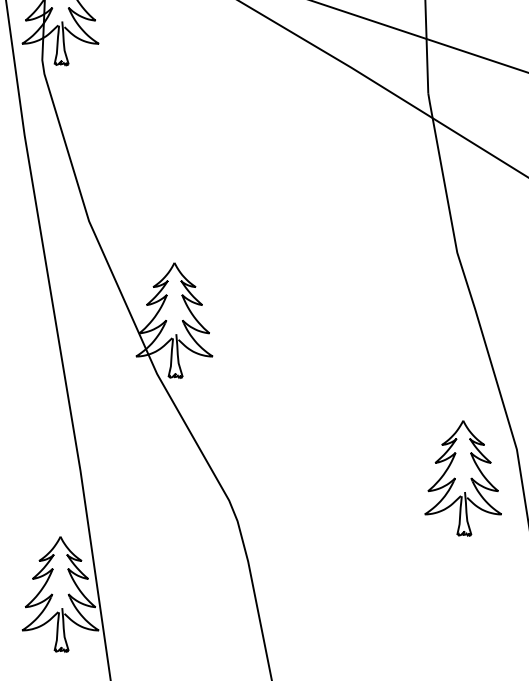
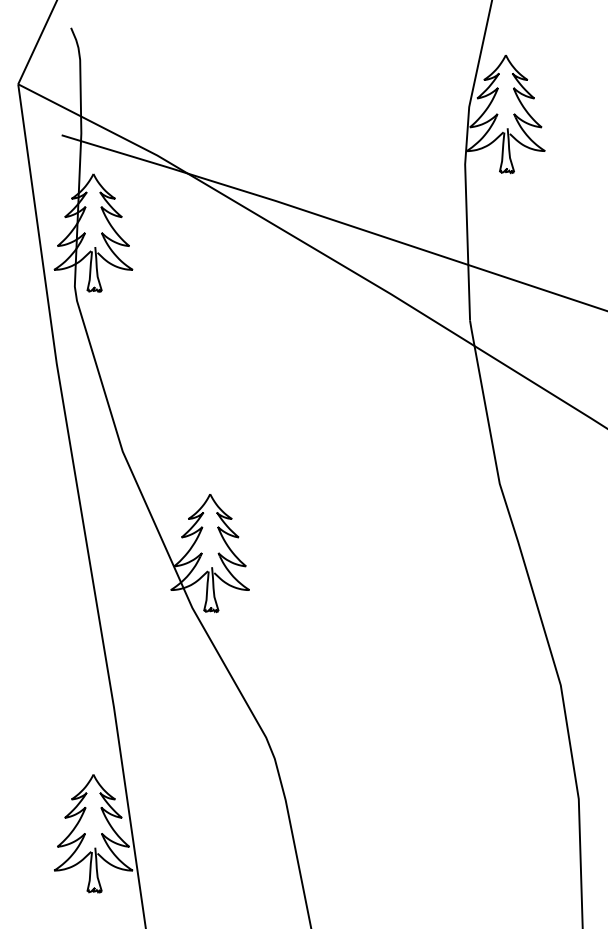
part: (462, 478) -> (505, 714), removed

